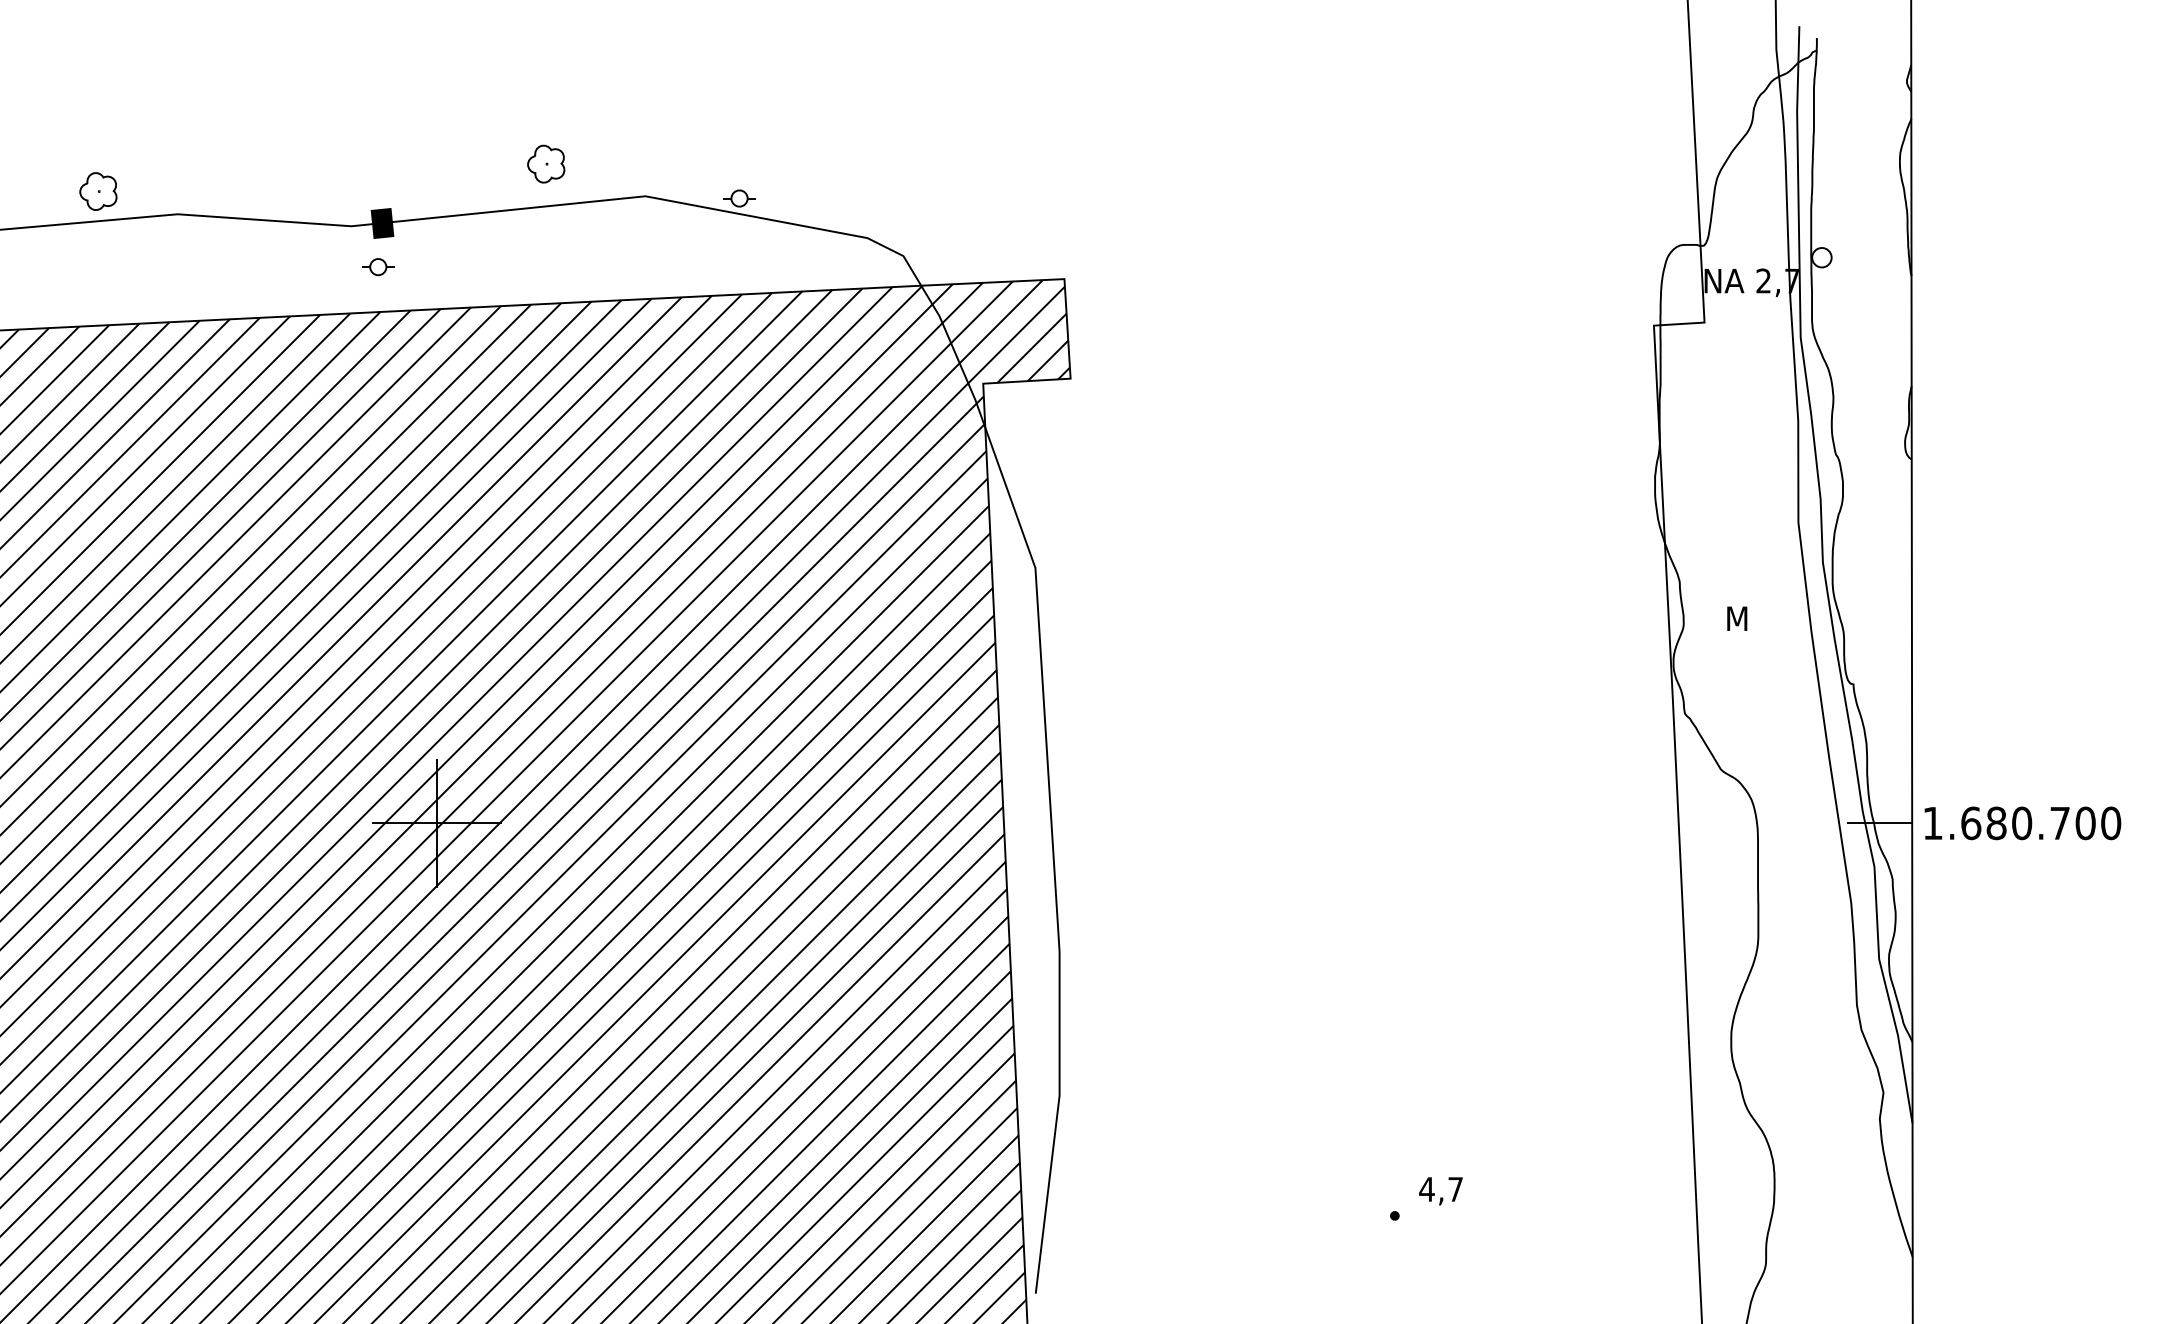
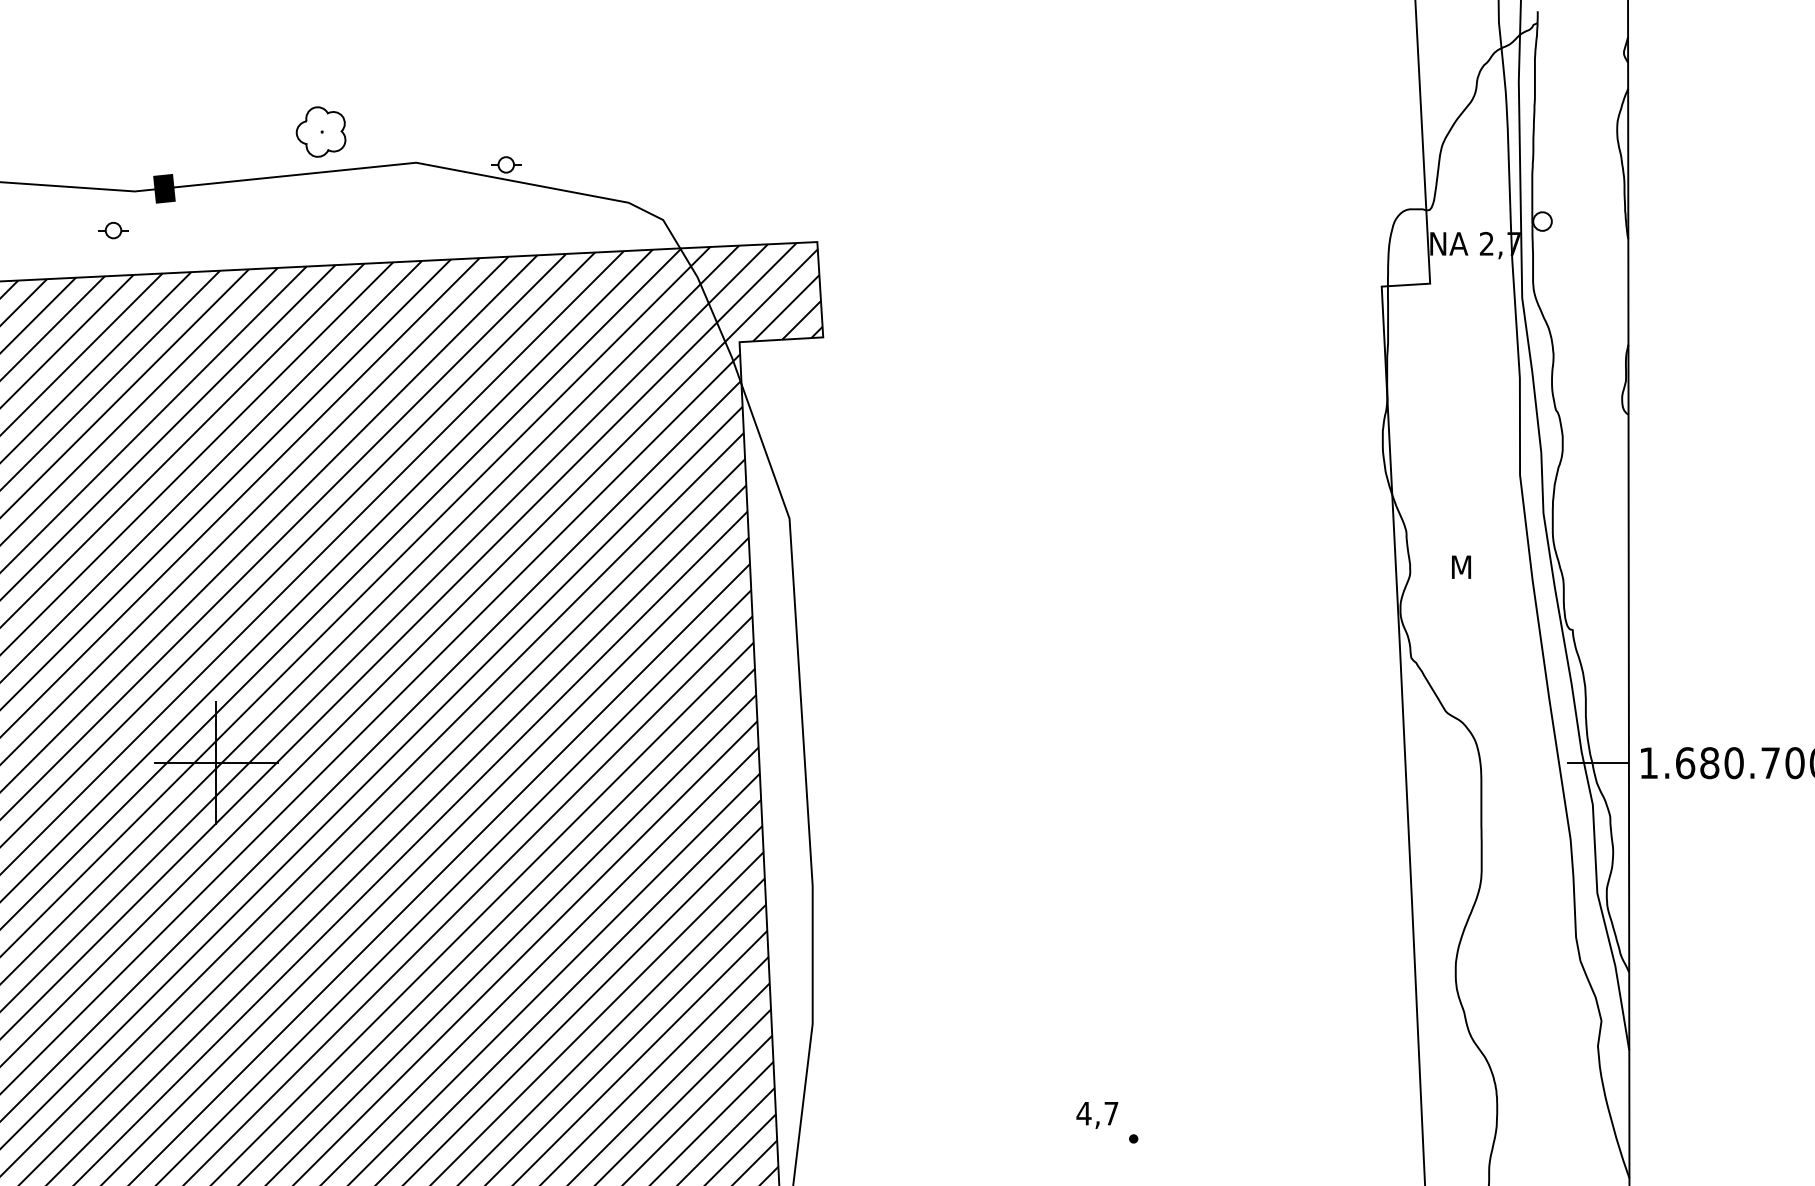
part: (546, 163) -> (321, 131), size x1.4
part: (378, 267) -> (113, 230), moved
text: (1440, 1191) -> (1096, 1115), moved

